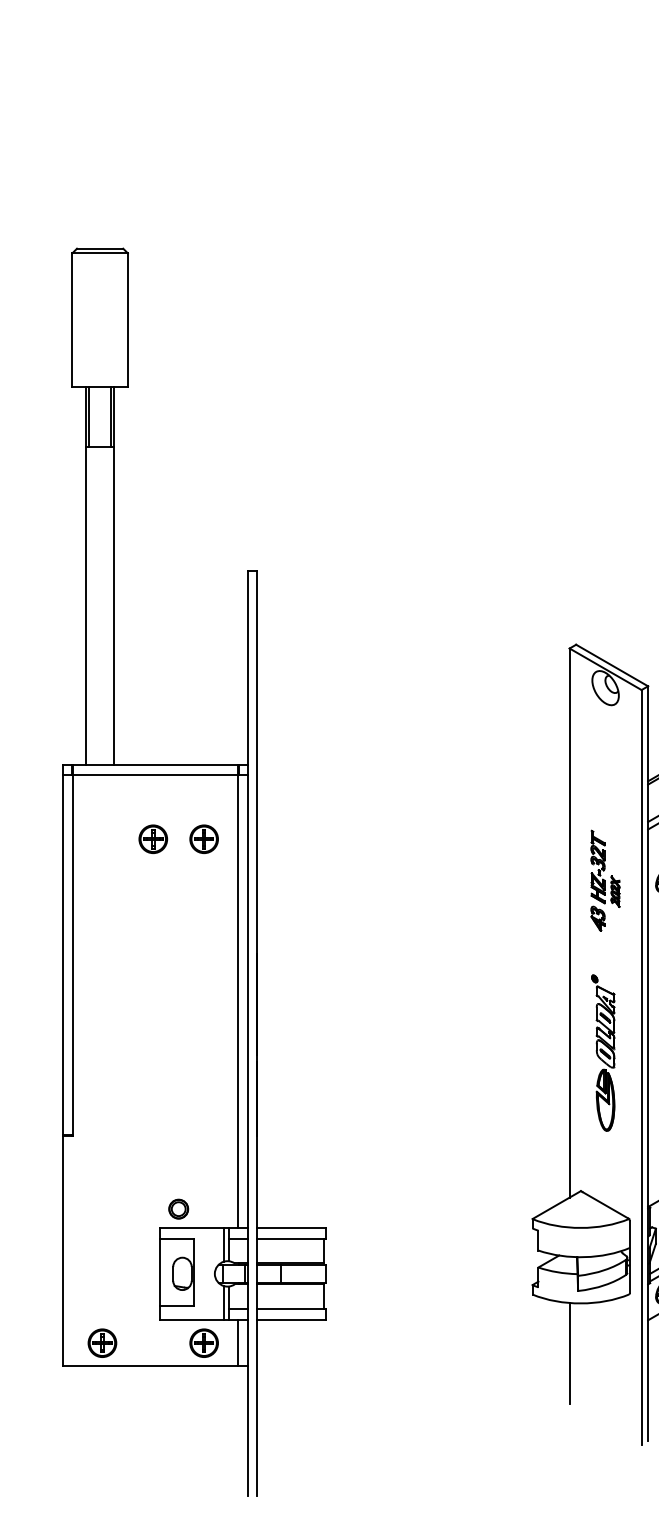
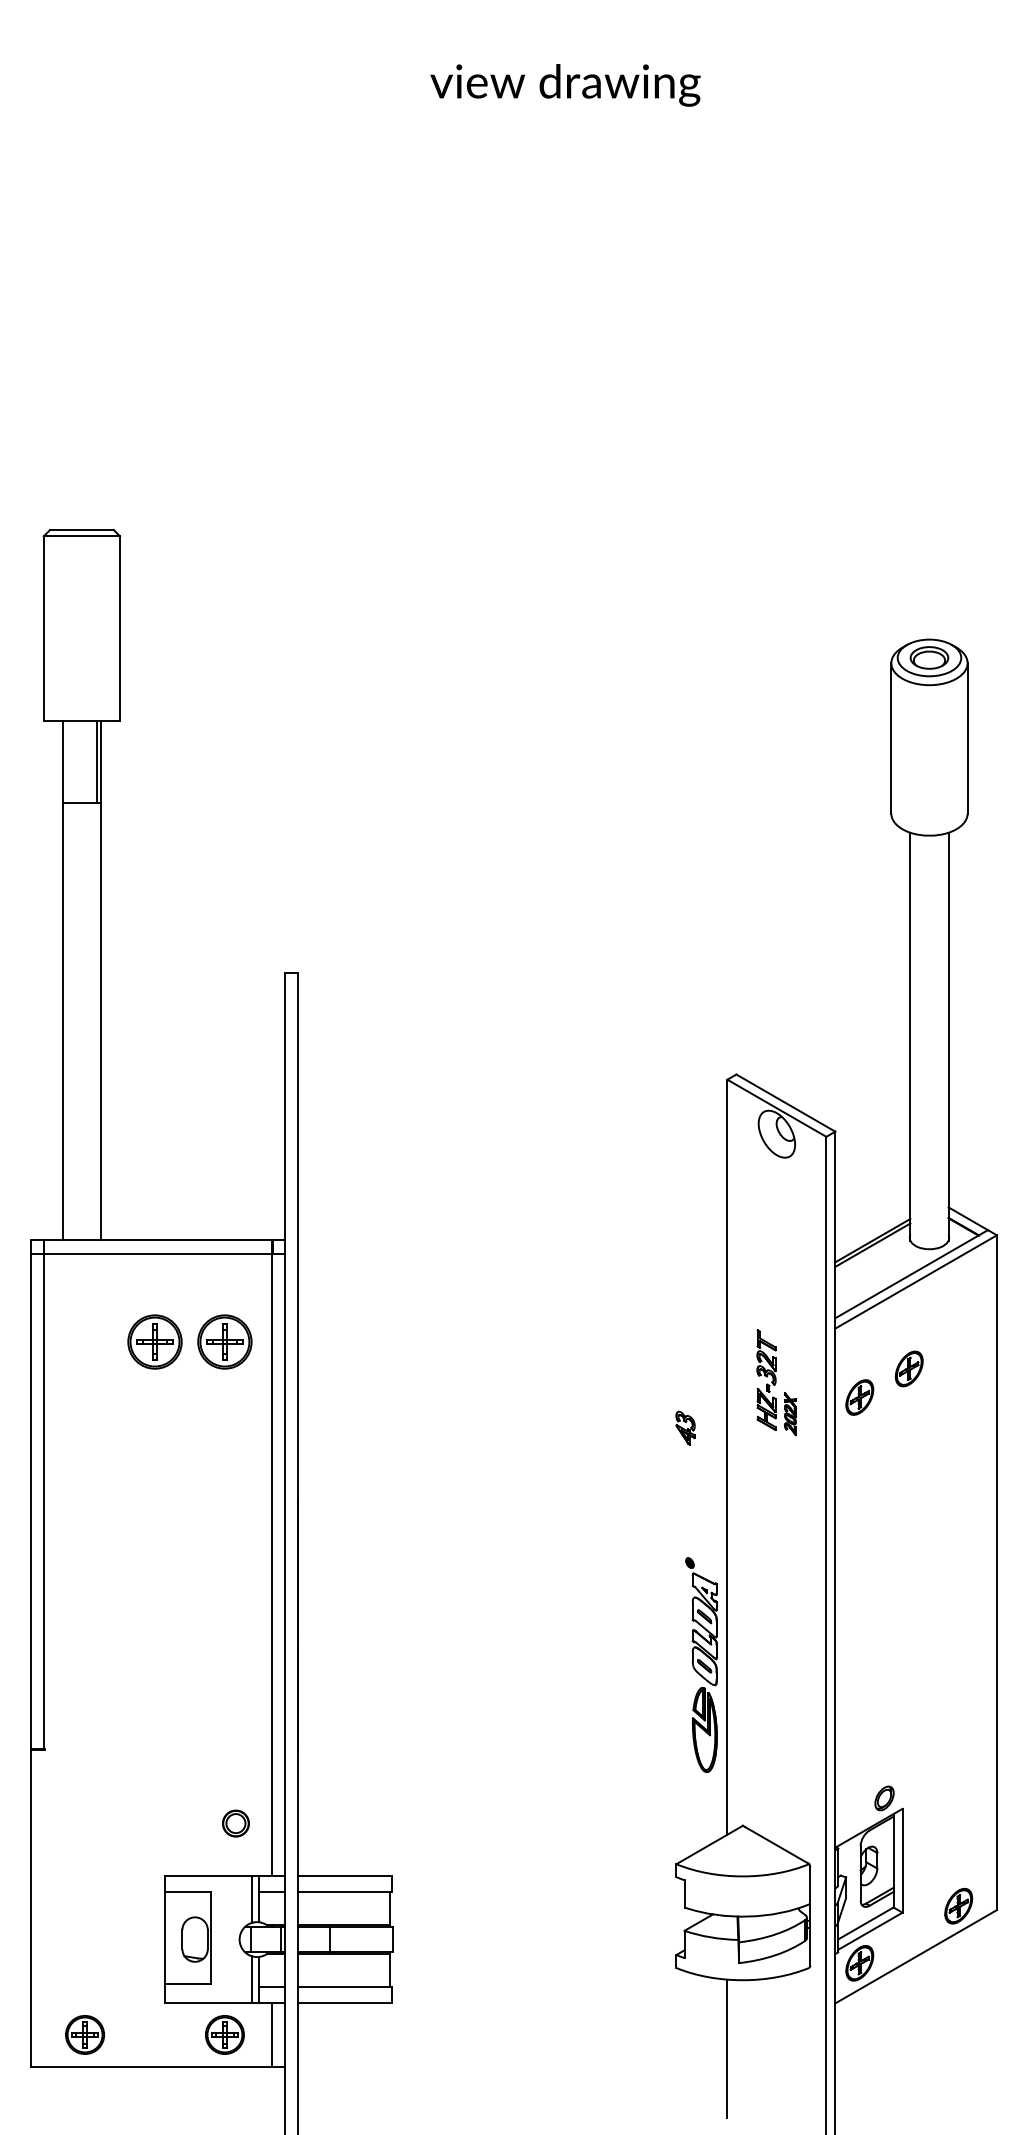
line: (88, 417) -> (66, 761), removed
part: (152, 838) -> (154, 1341), size x1.4
part: (203, 838) -> (224, 1341), size x1.4
part: (598, 918) -> (685, 1427), moved
part: (603, 1052) -> (701, 1664), moved
part: (178, 1209) -> (235, 1823), moved

